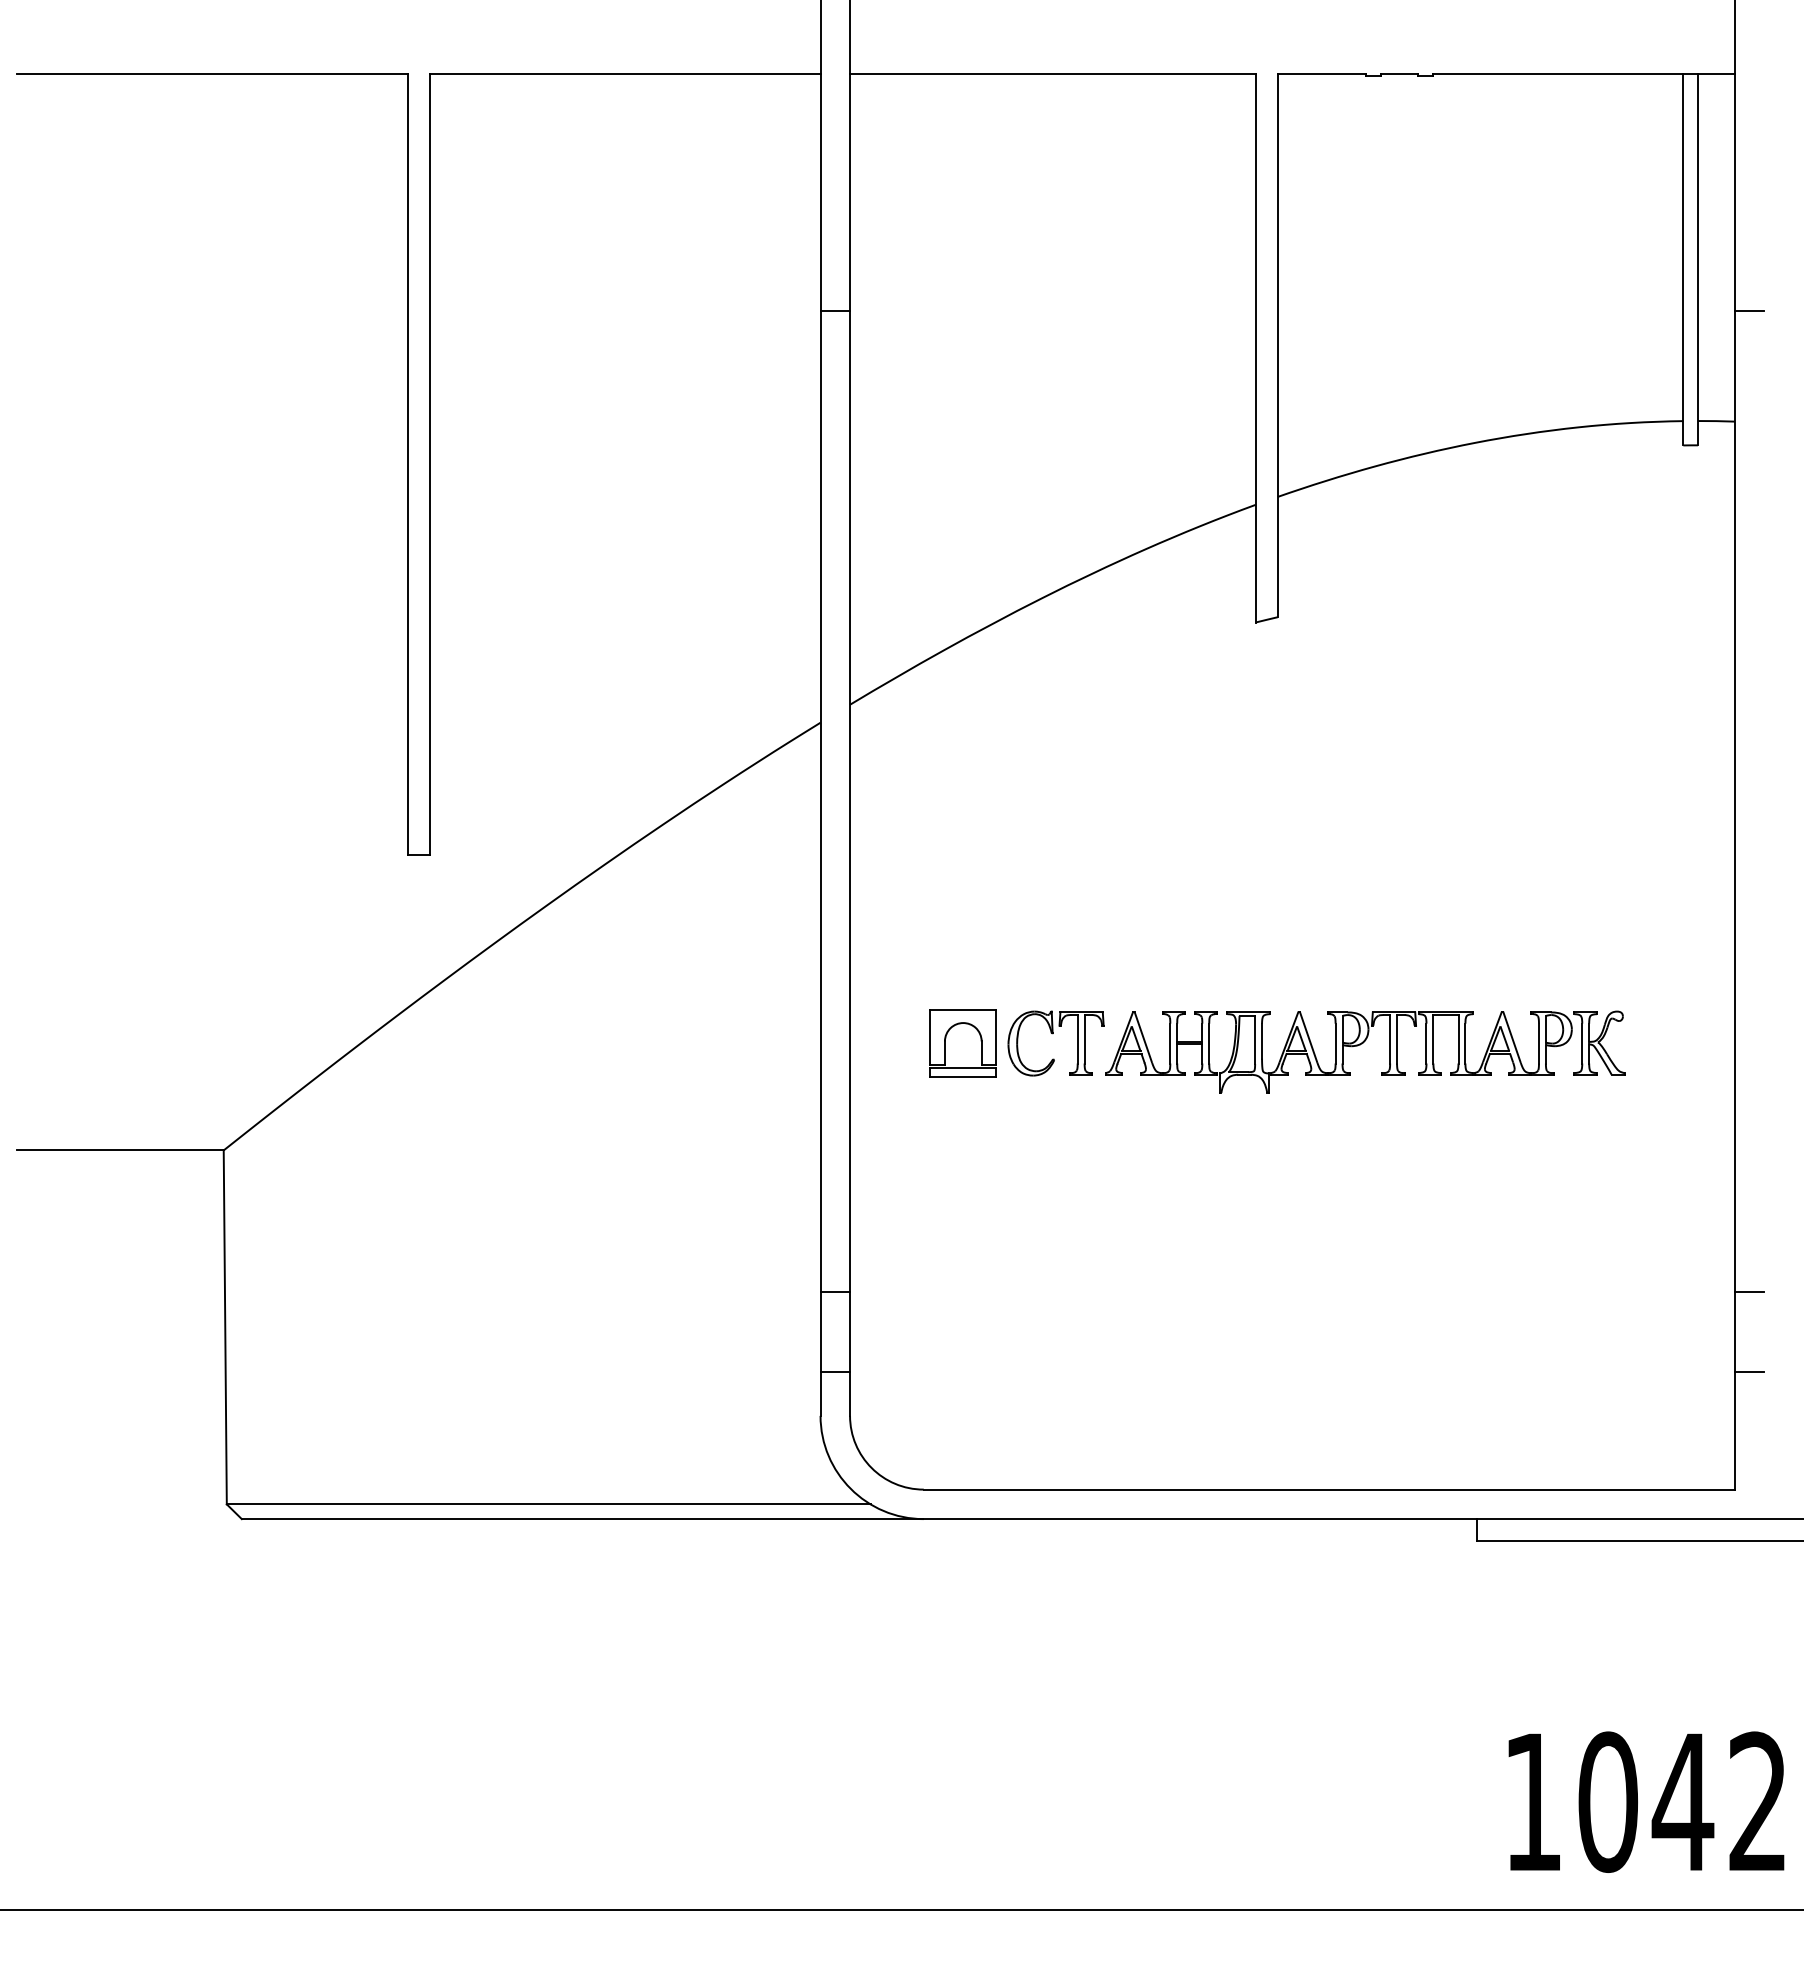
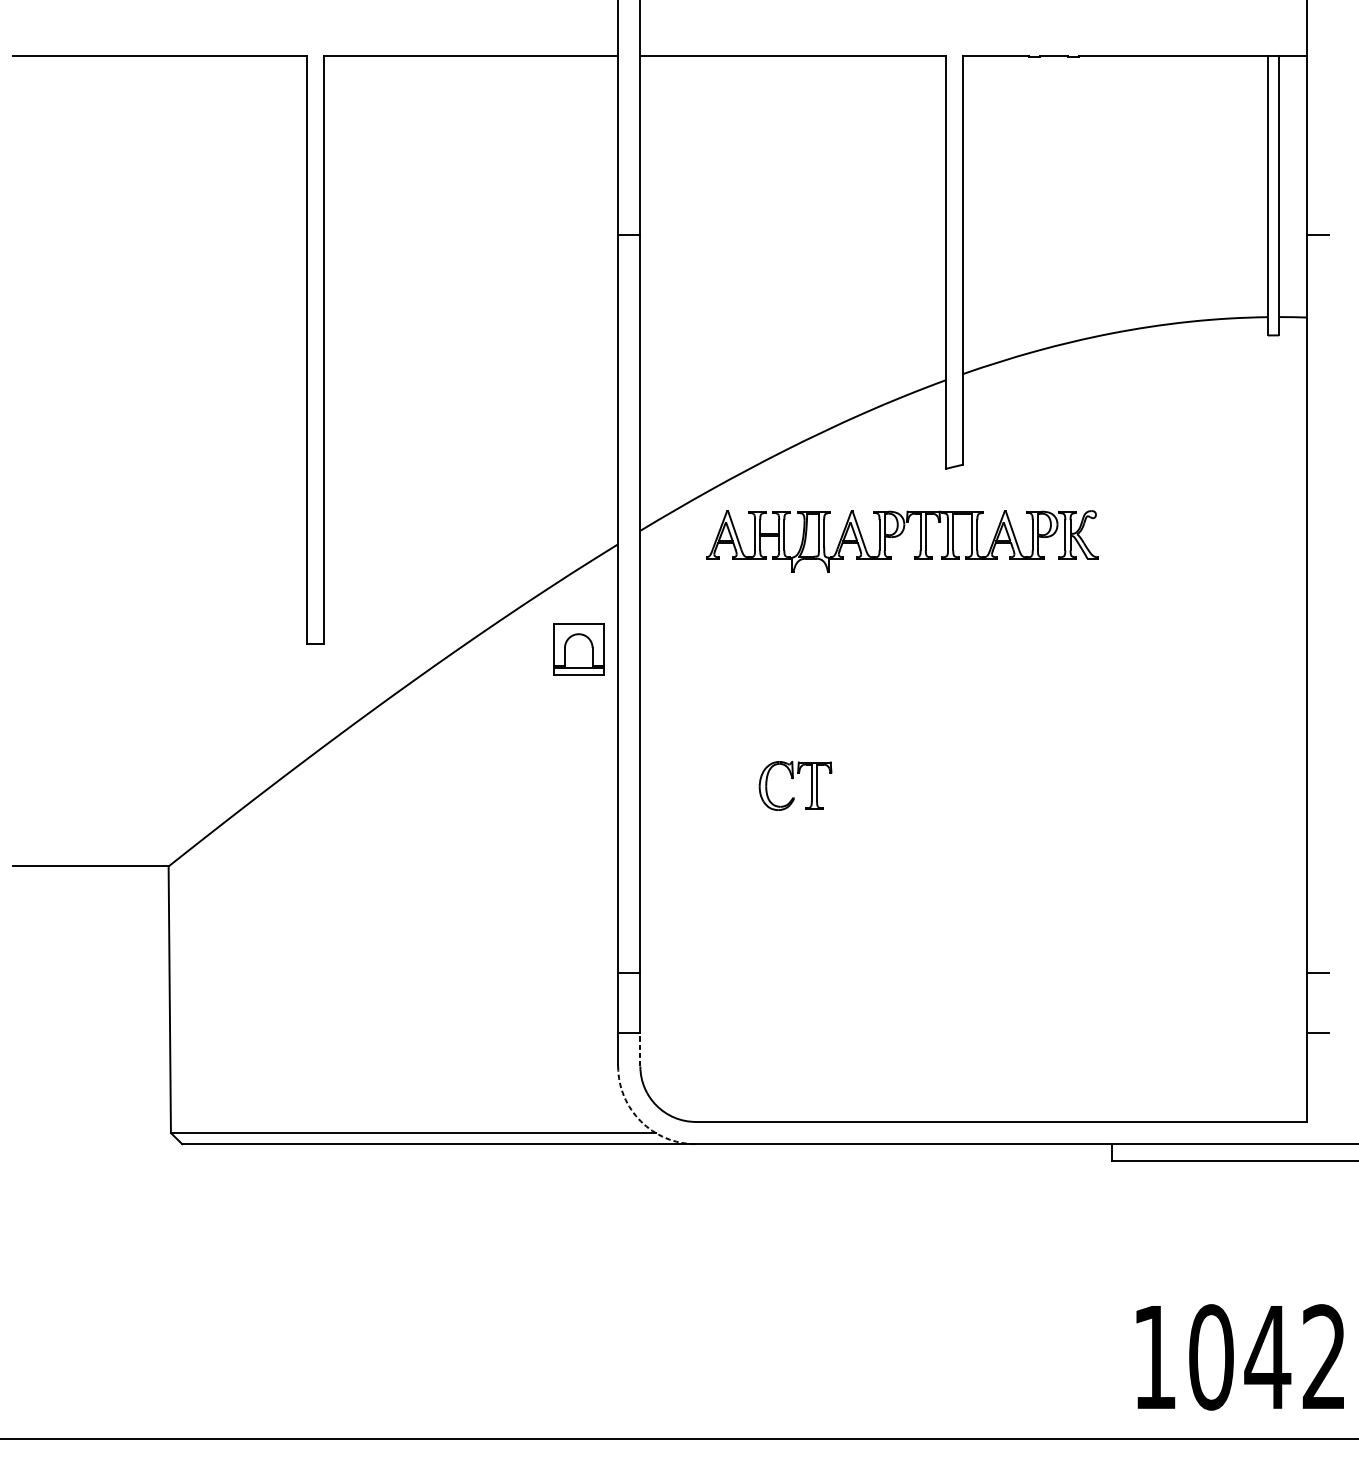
part: (946, 1038) -> (566, 645), moved
part: (1362, 1044) -> (899, 535), moved
line: (850, 1393) -> (640, 1049), solid -> dashed
arc: (850, 1488) -> (640, 1121), solid -> dashed

